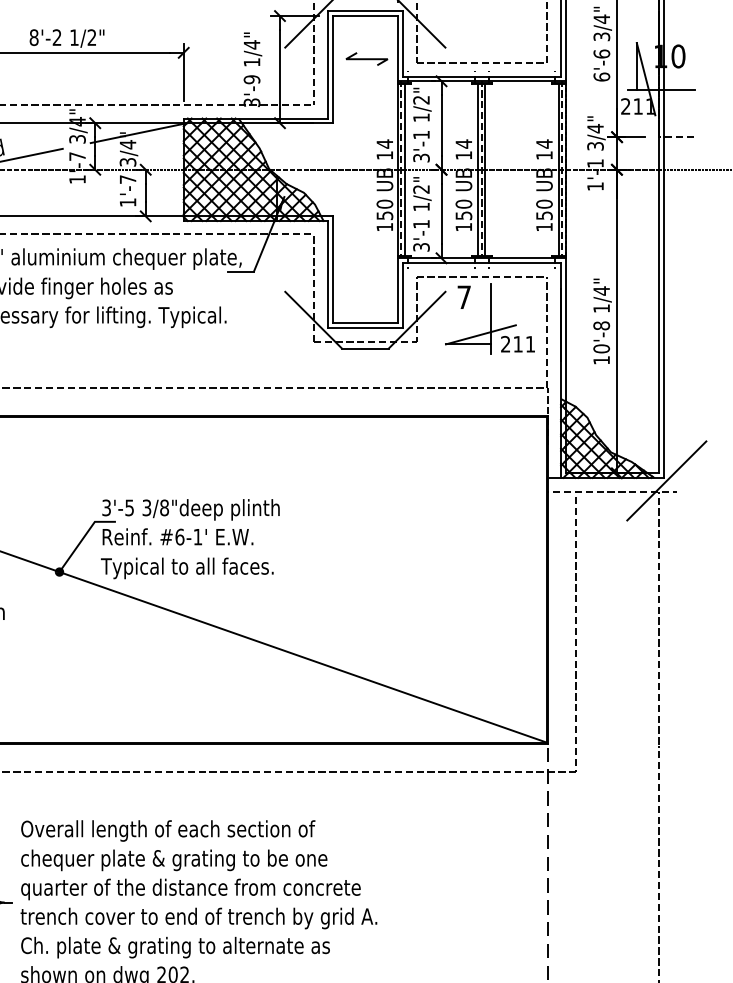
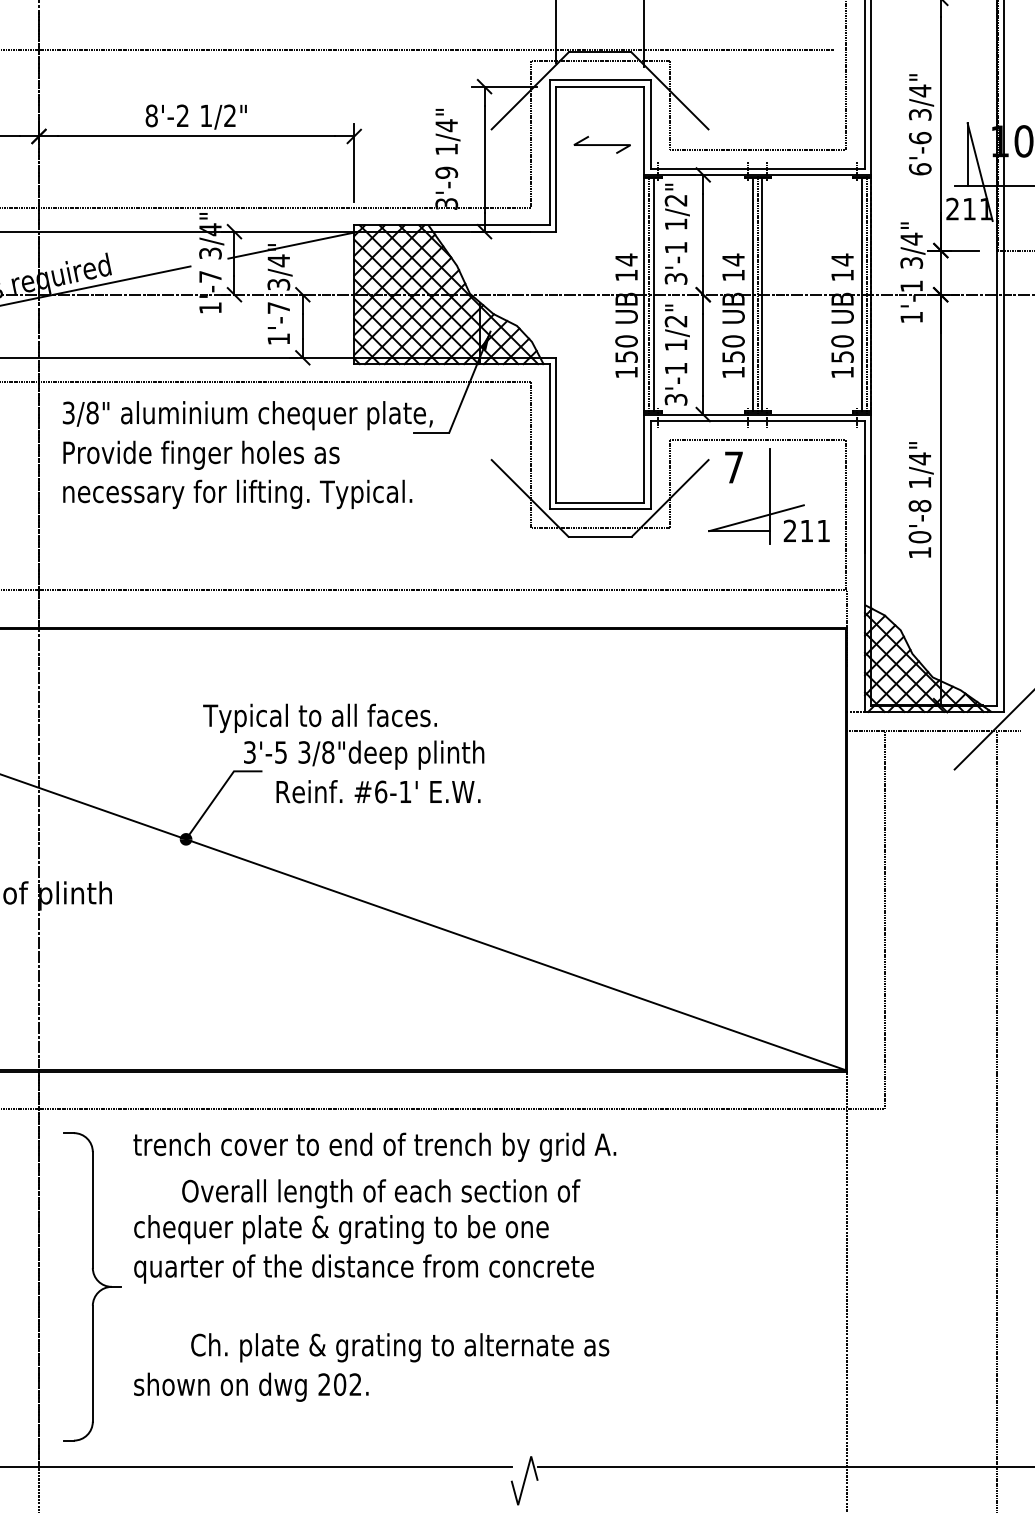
text: (178, 536) -> (378, 791), moved
text: (186, 567) -> (319, 717), moved
text: (168, 830) -> (381, 1193), moved
text: (198, 917) -> (374, 1146), moved
text: (175, 947) -> (400, 1347), moved

